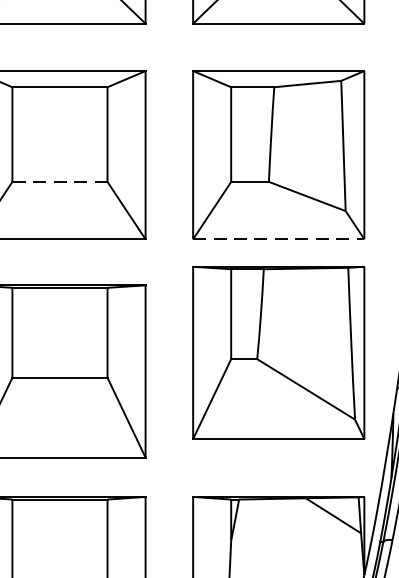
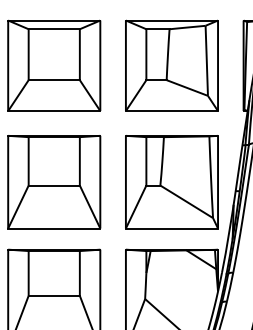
line: (60, 182) -> (54, 80), dashed -> solid
line: (279, 240) -> (172, 111), dashed -> solid
part: (277, 353) -> (171, 182), moved

